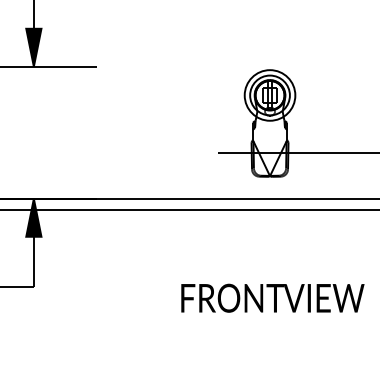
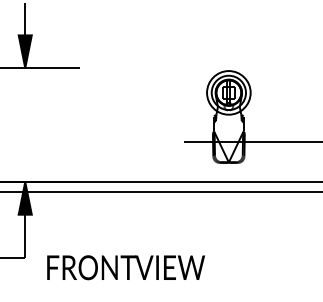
text: (272, 297) -> (125, 267), moved

